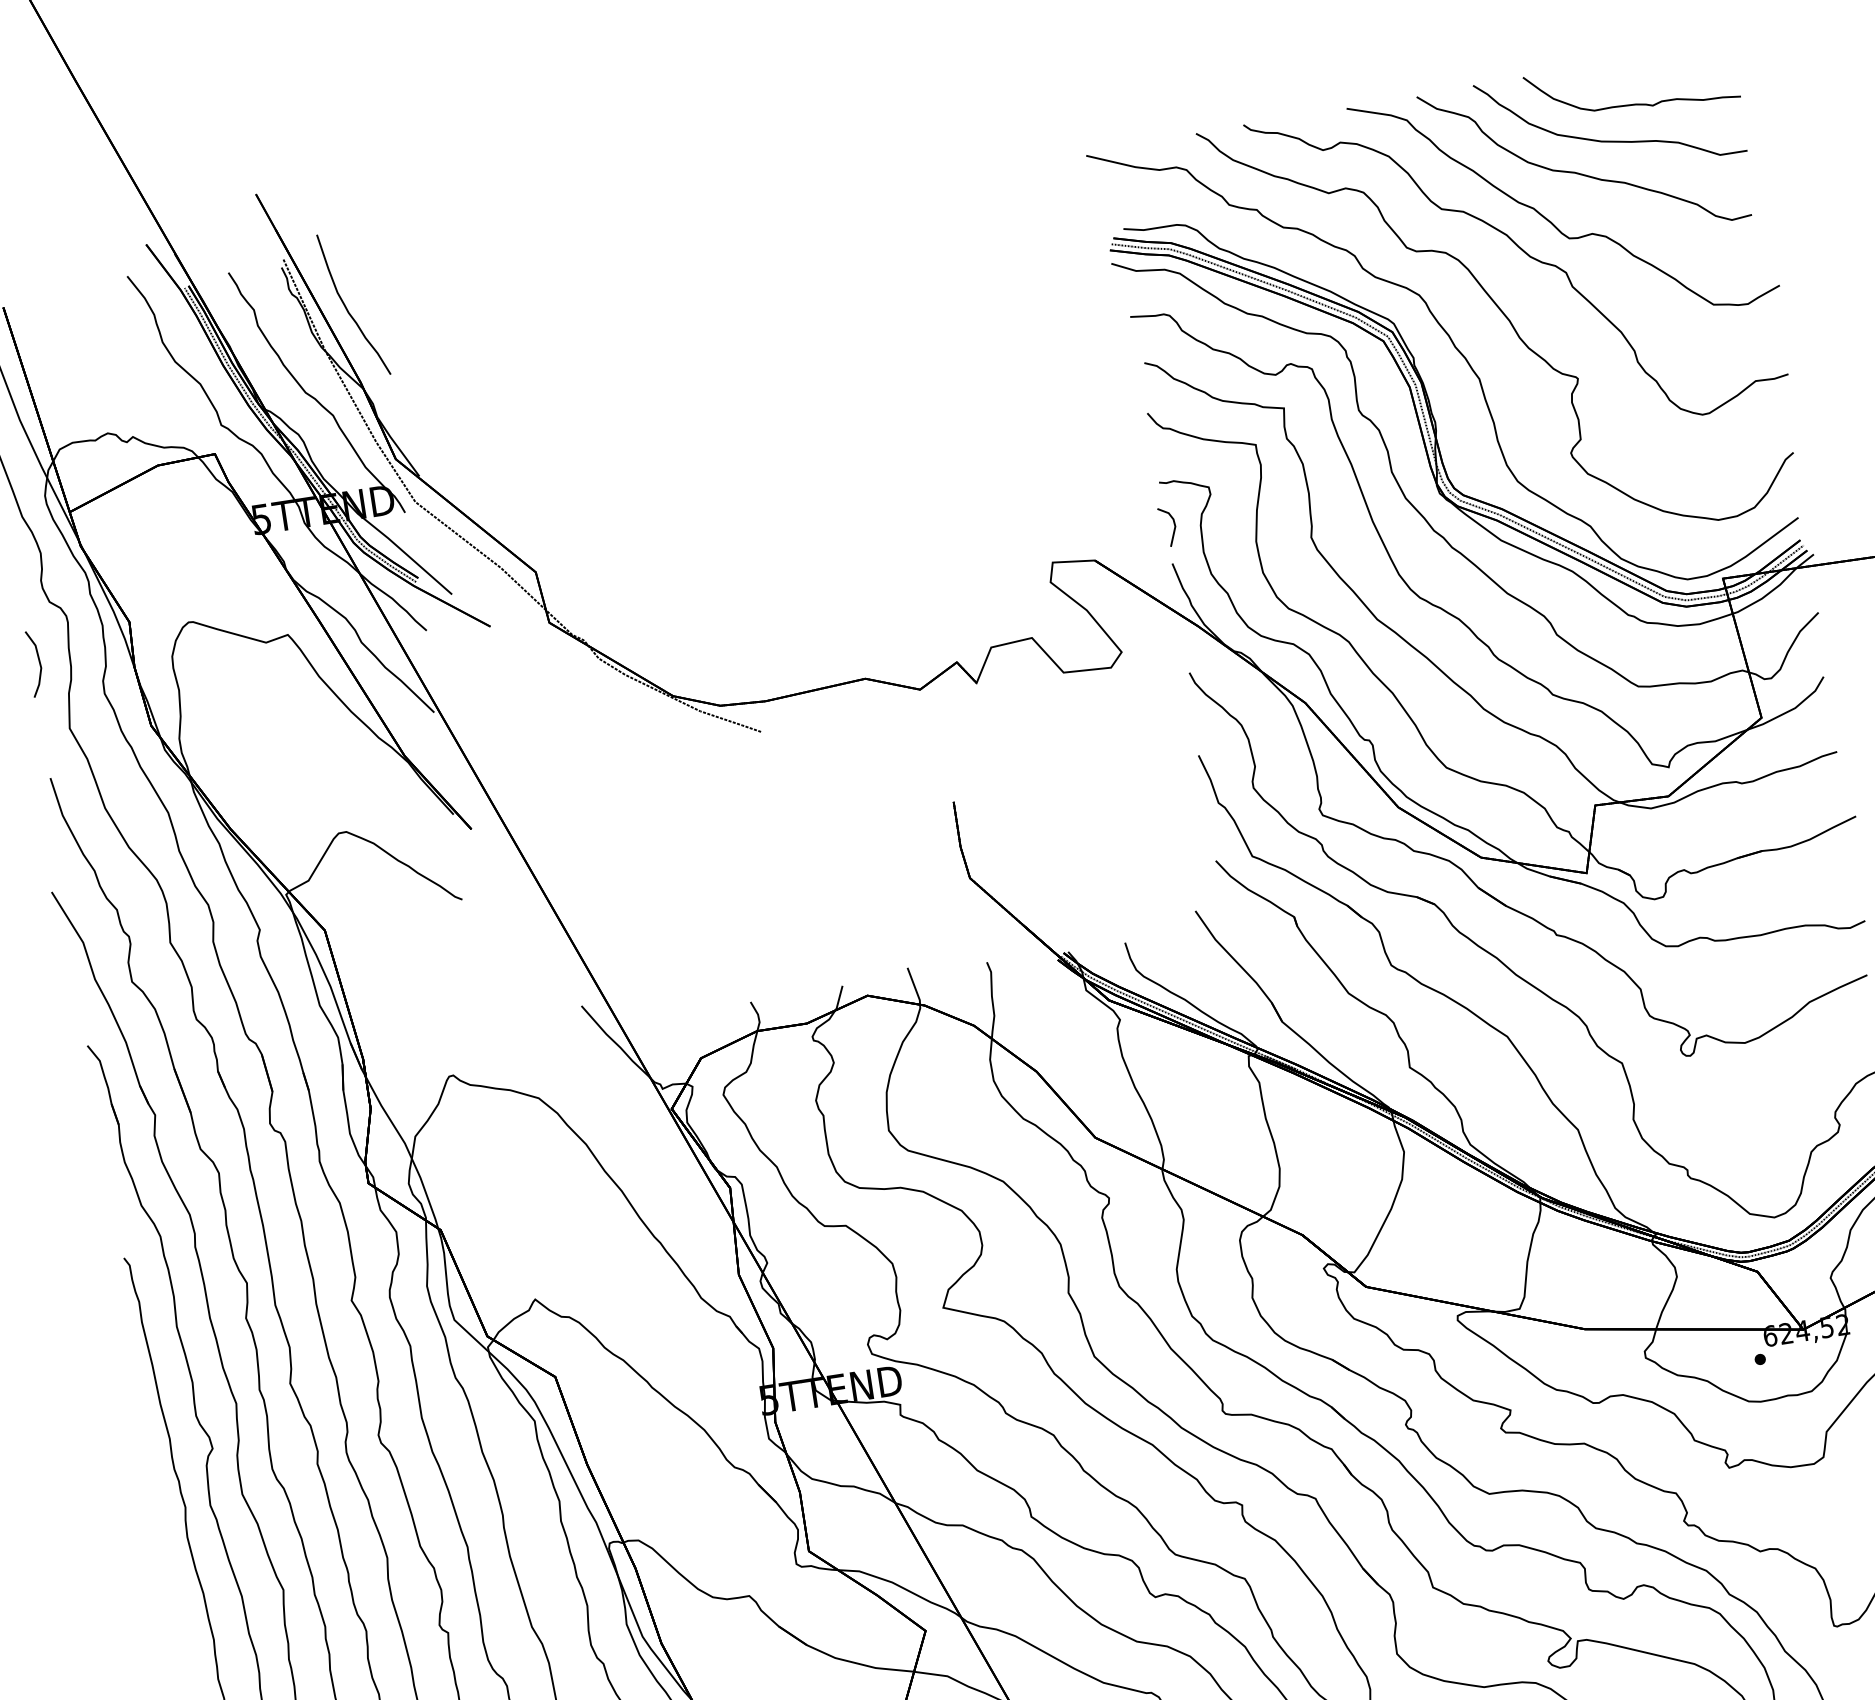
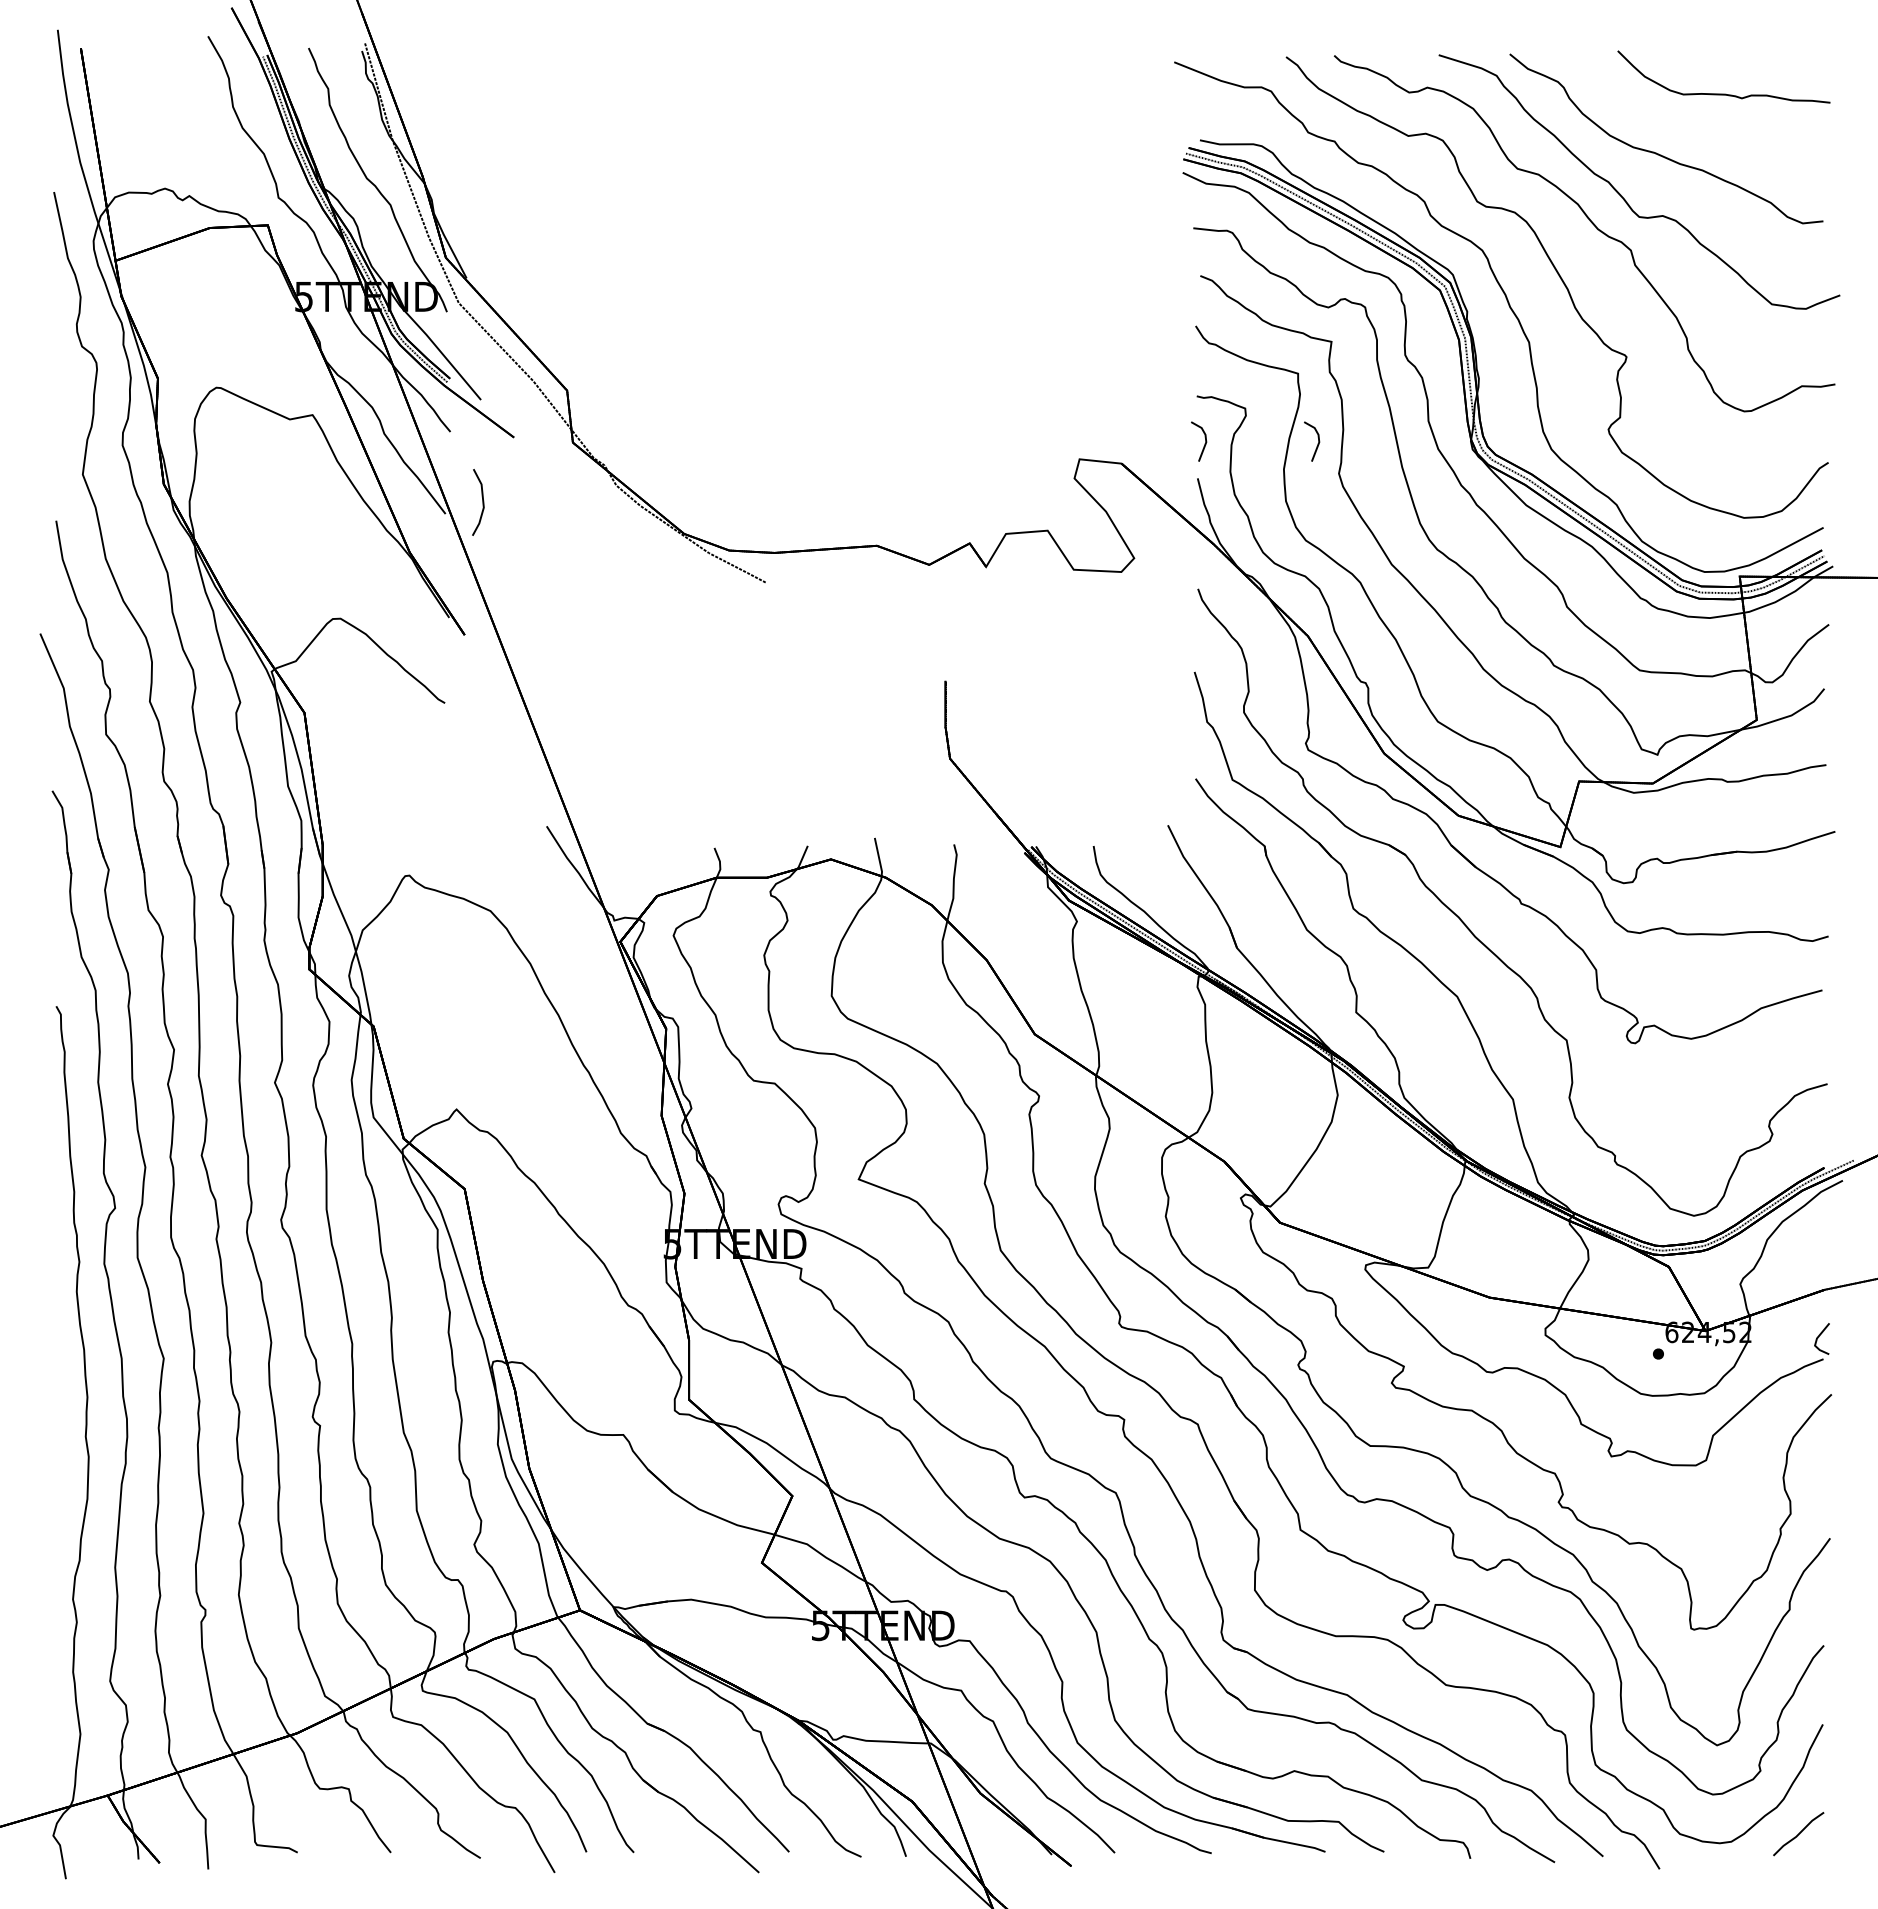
part: (1611, 140) -> (1695, 126), removed
part: (346, 306) -> (420, 99), removed
line: (1285, 510) -> (1317, 443), added
line: (39, 663) -> (482, 502), moved

